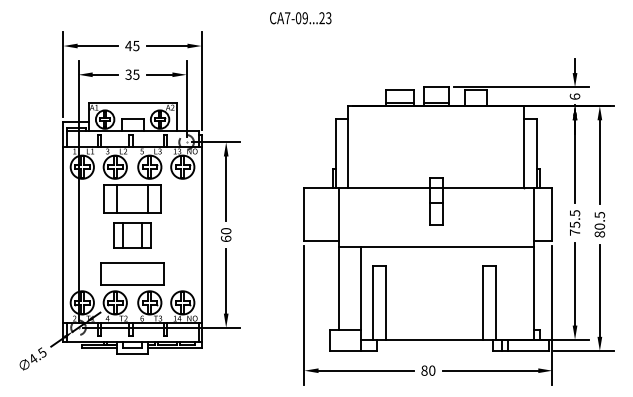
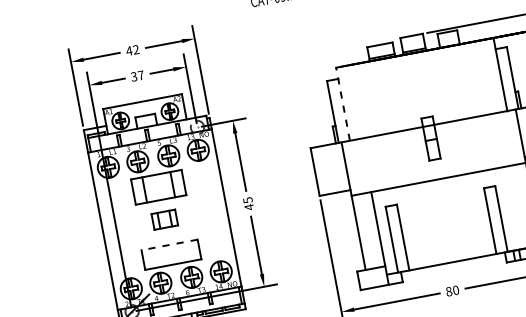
text: (136, 45) -> (136, 49), 45 -> 42
text: (136, 74) -> (141, 75), 35 -> 37
line: (348, 146) -> (343, 103), solid -> dashed
part: (132, 235) -> (164, 220), size x0.7
text: (226, 235) -> (248, 204), 60 -> 45
line: (132, 263) -> (169, 245), solid -> dashed

